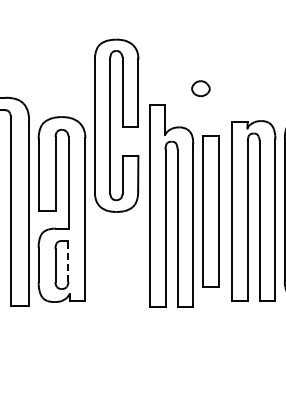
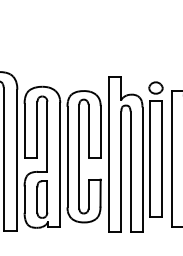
part: (200, 88) -> (155, 87), moved
part: (116, 125) -> (83, 156), moved
line: (68, 261) -> (47, 196), dashed -> solid

